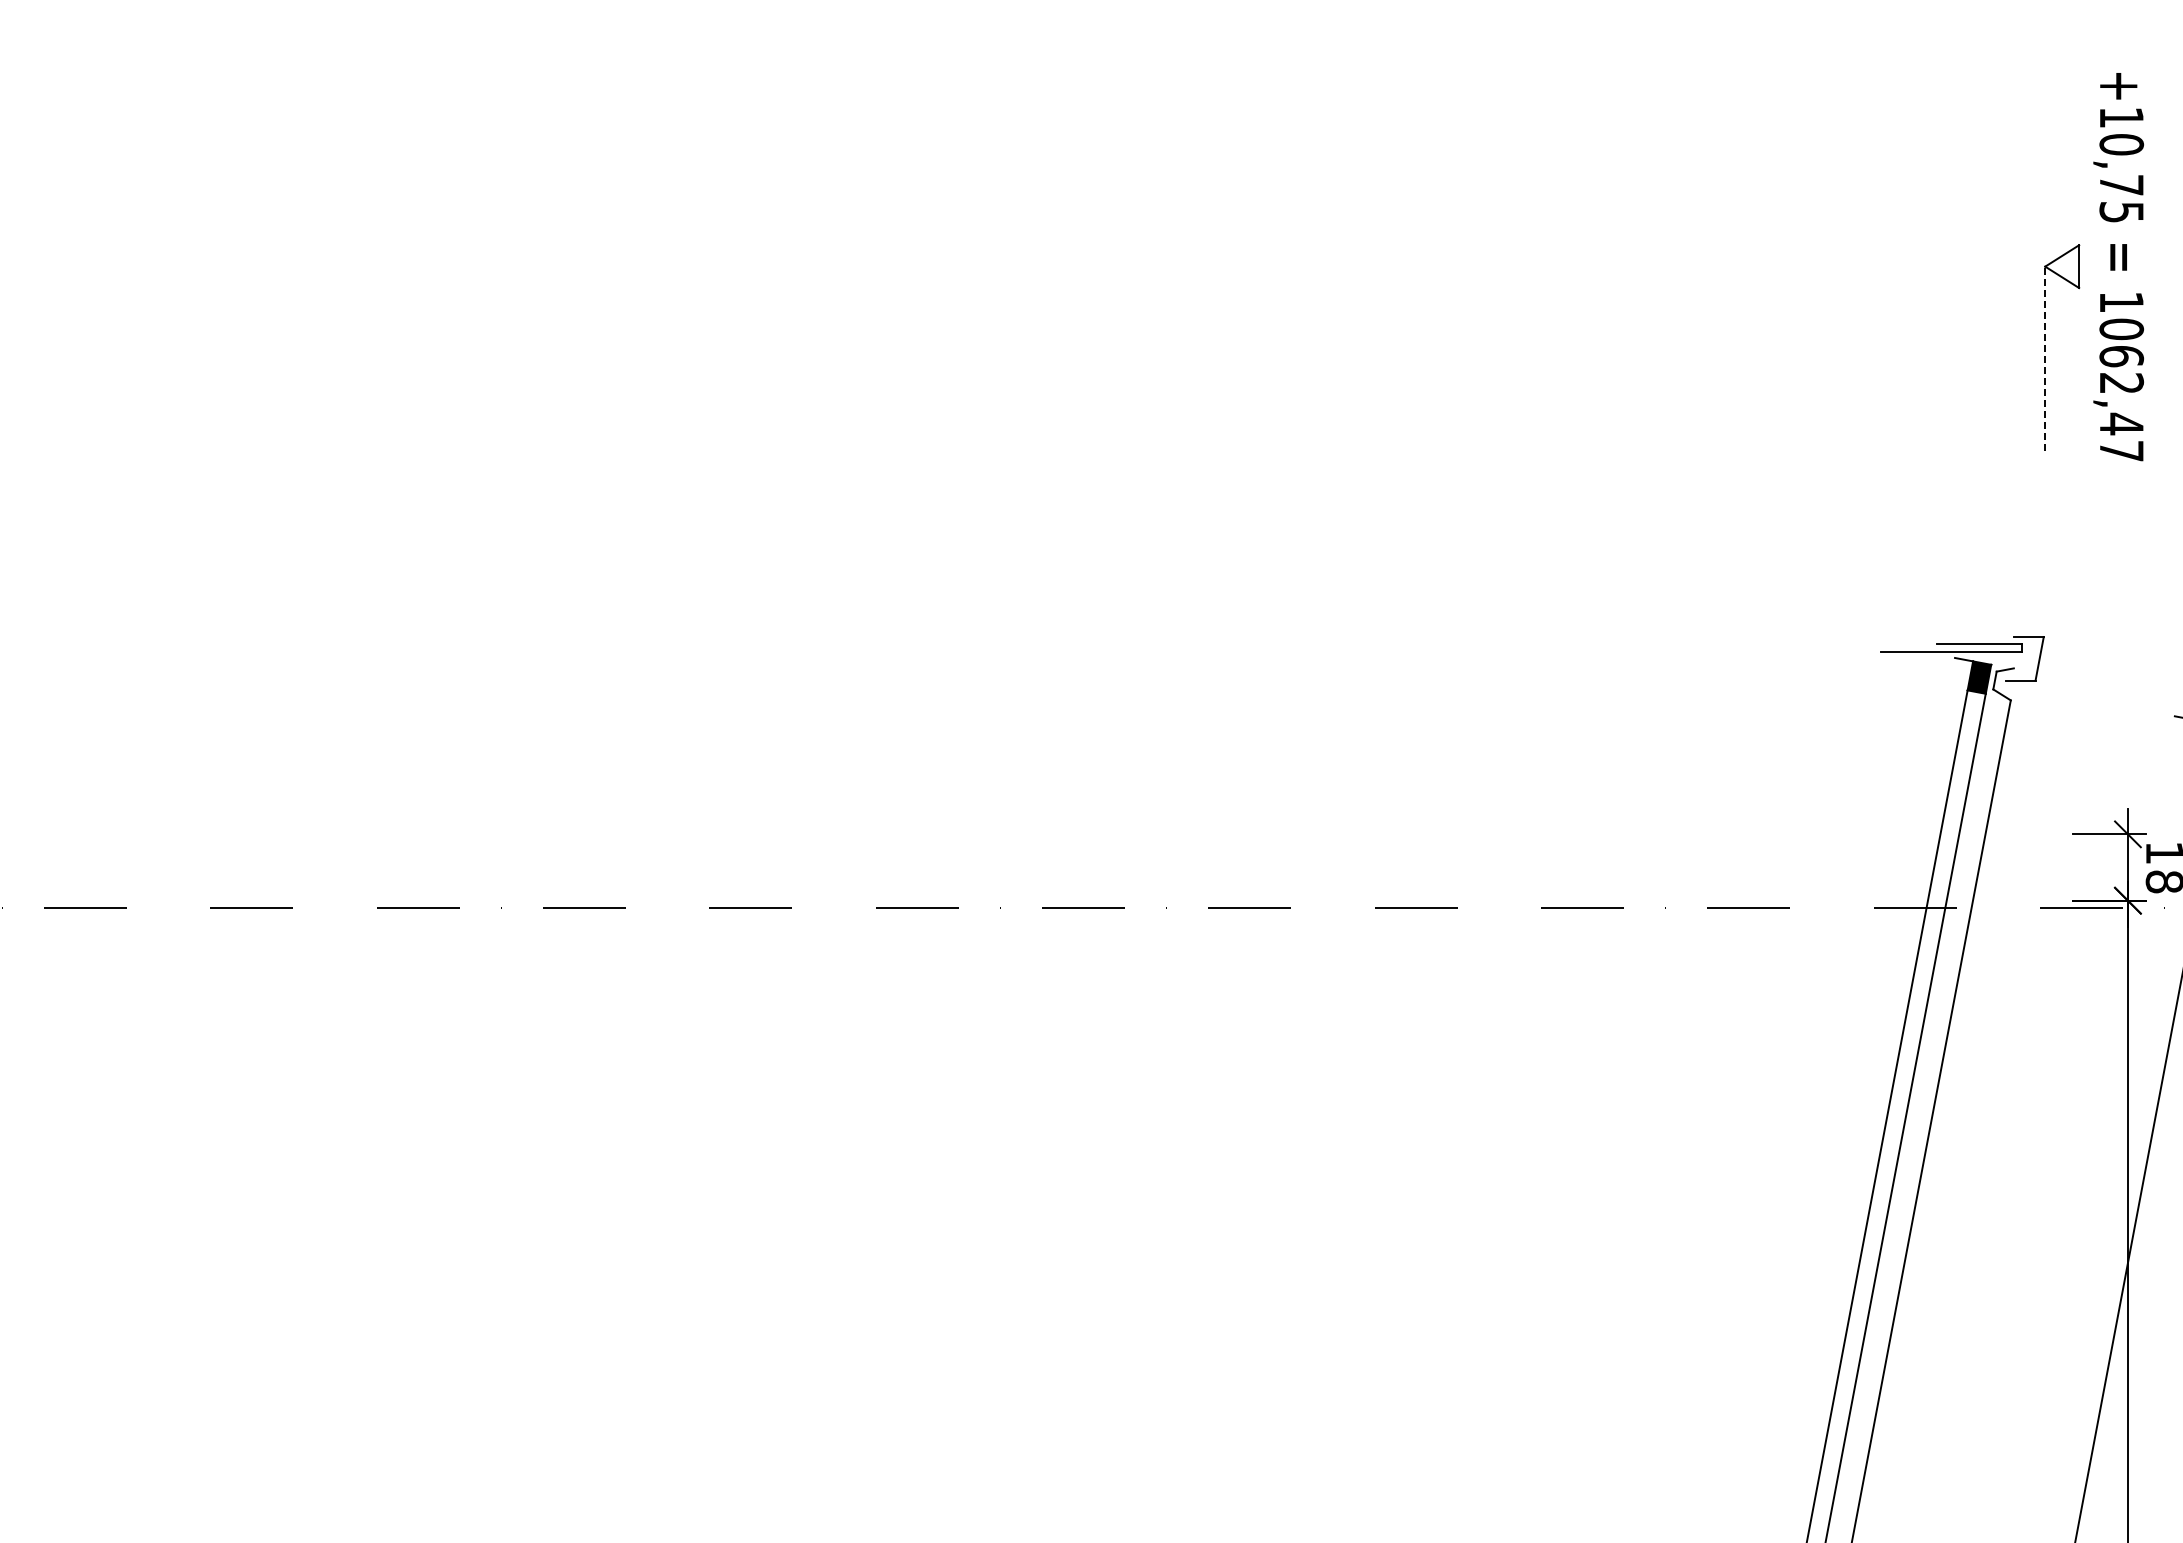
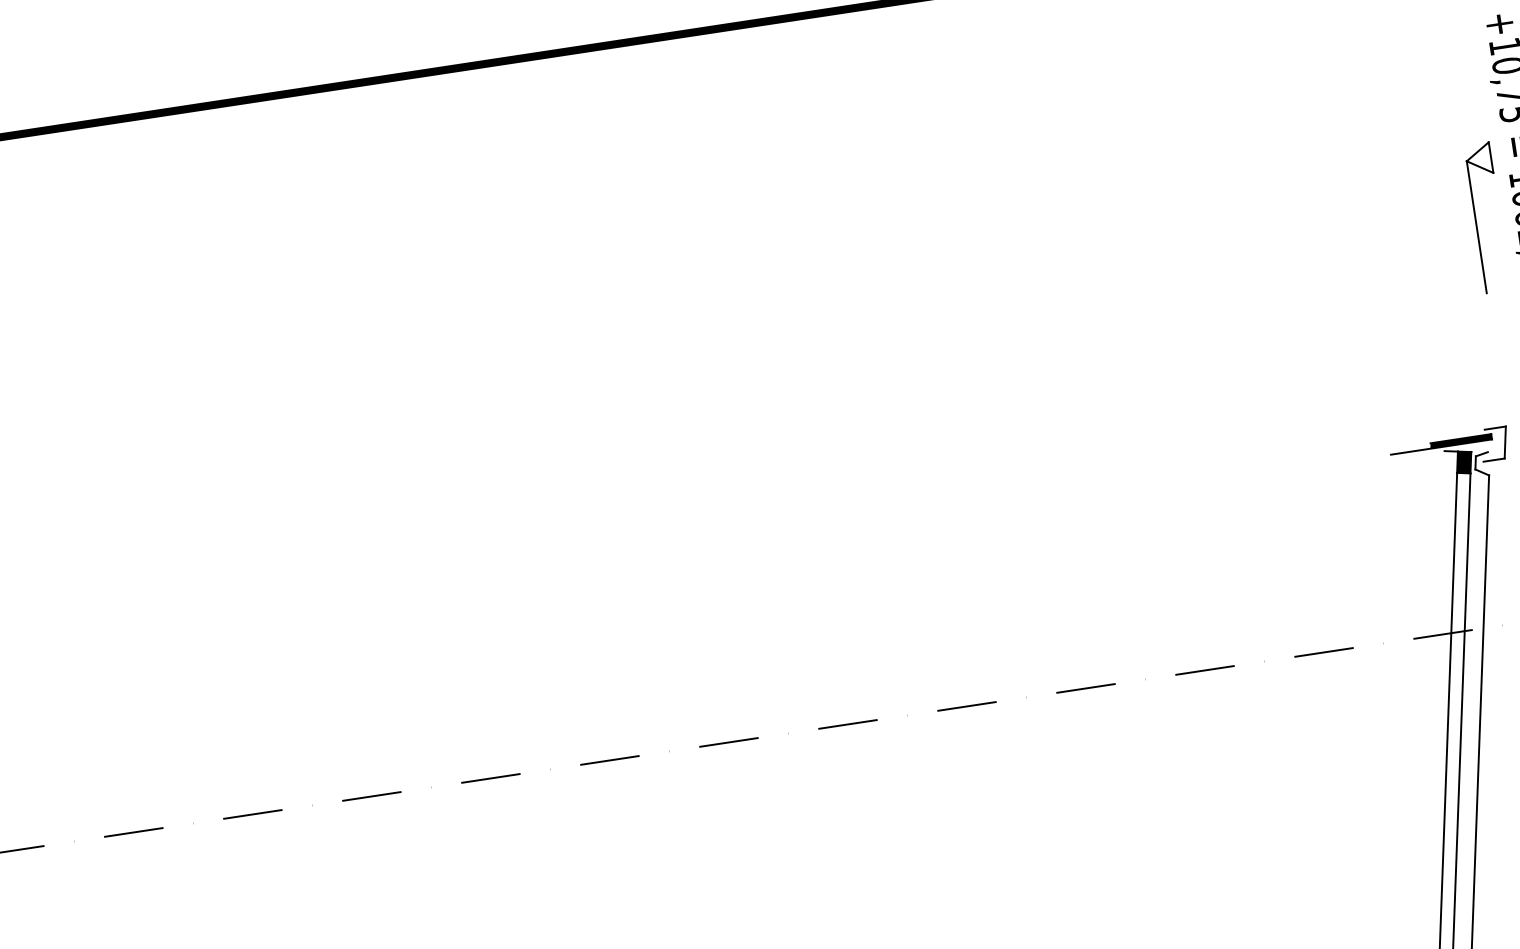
line: (2045, 358) -> (1476, 226), dashed -> solid
fill: (1979, 647) -> (1460, 440), added

